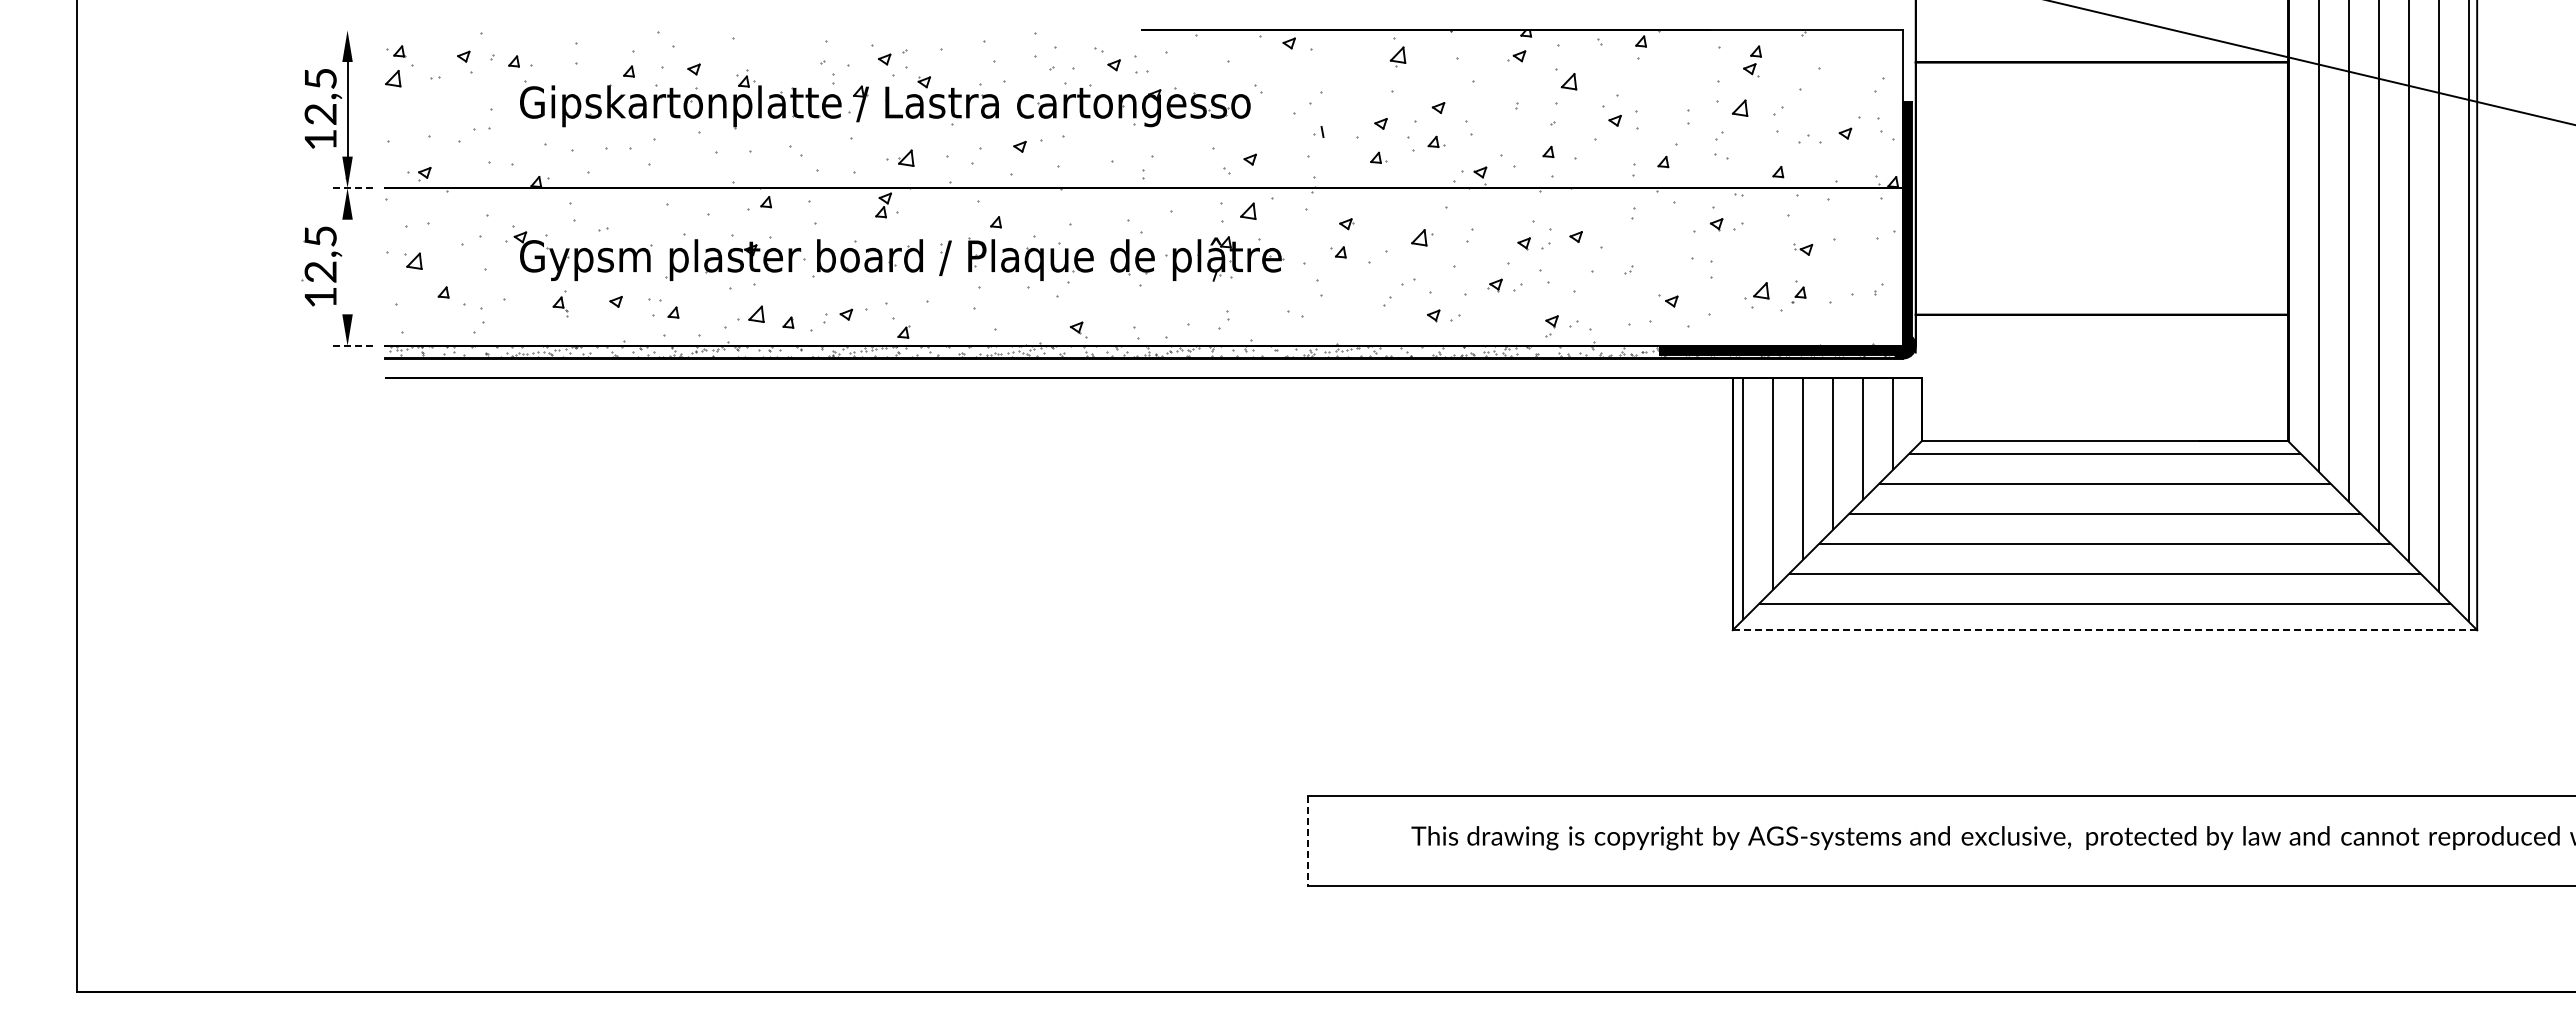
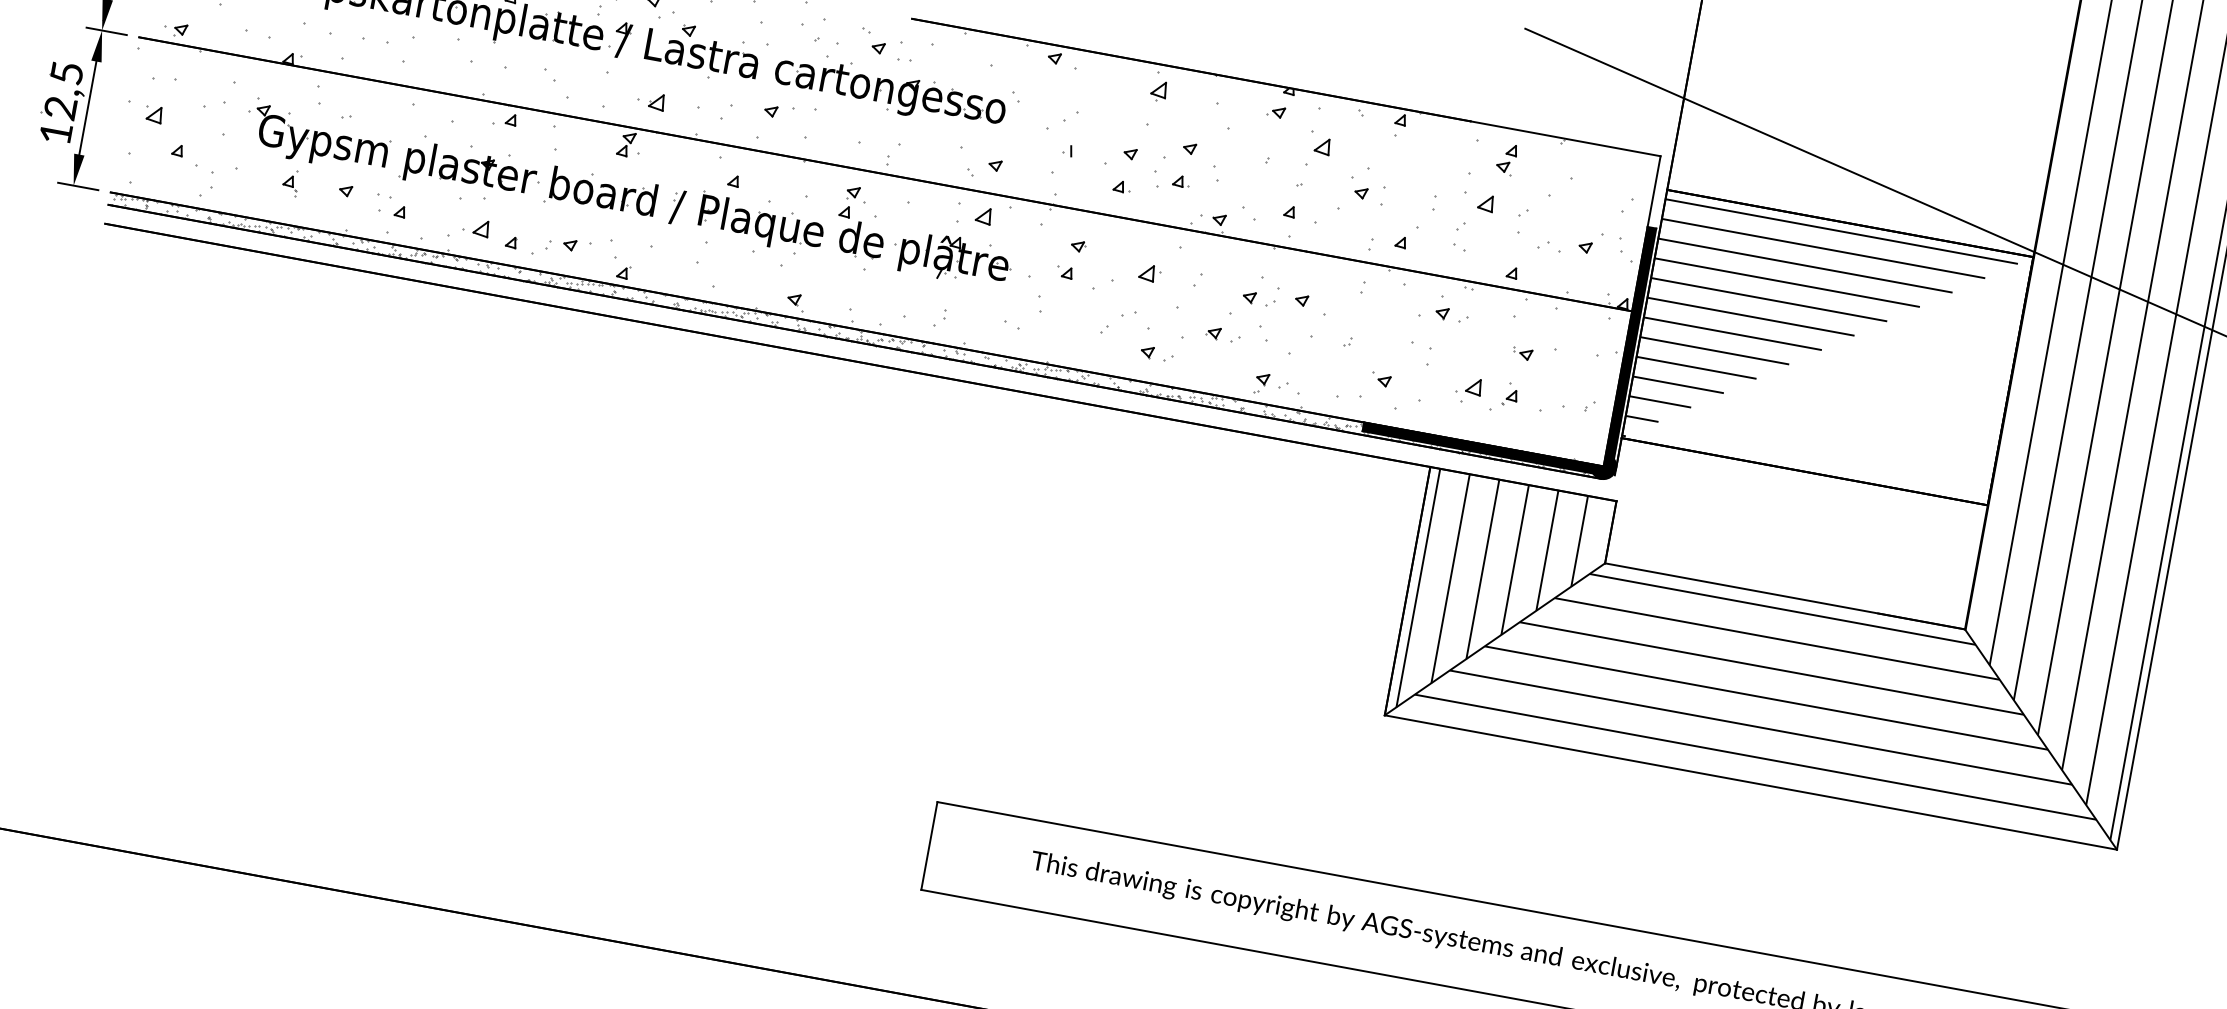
line: (351, 188) -> (105, 31), dashed -> solid
hatch: (2101, 191) -> (1826, 350), added
part: (1113, 221) -> (849, 201), added
line: (347, 266) -> (87, 107), added
line: (351, 345) -> (77, 185), dashed -> solid
line: (2104, 630) -> (1750, 782), dashed -> solid
line: (1308, 840) -> (929, 845), dashed -> solid

